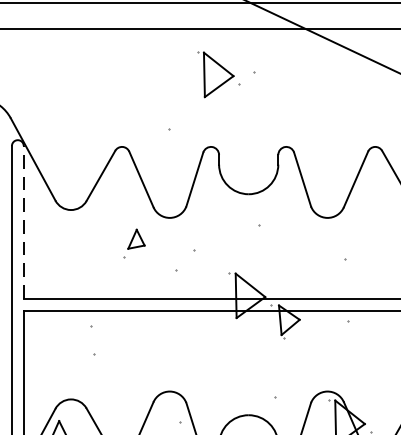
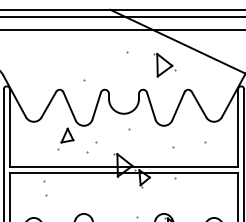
part: (218, 73) -> (164, 64), moved
line: (23, 223) -> (9, 128), dashed -> solid
part: (133, 242) -> (65, 138), size x1.43

